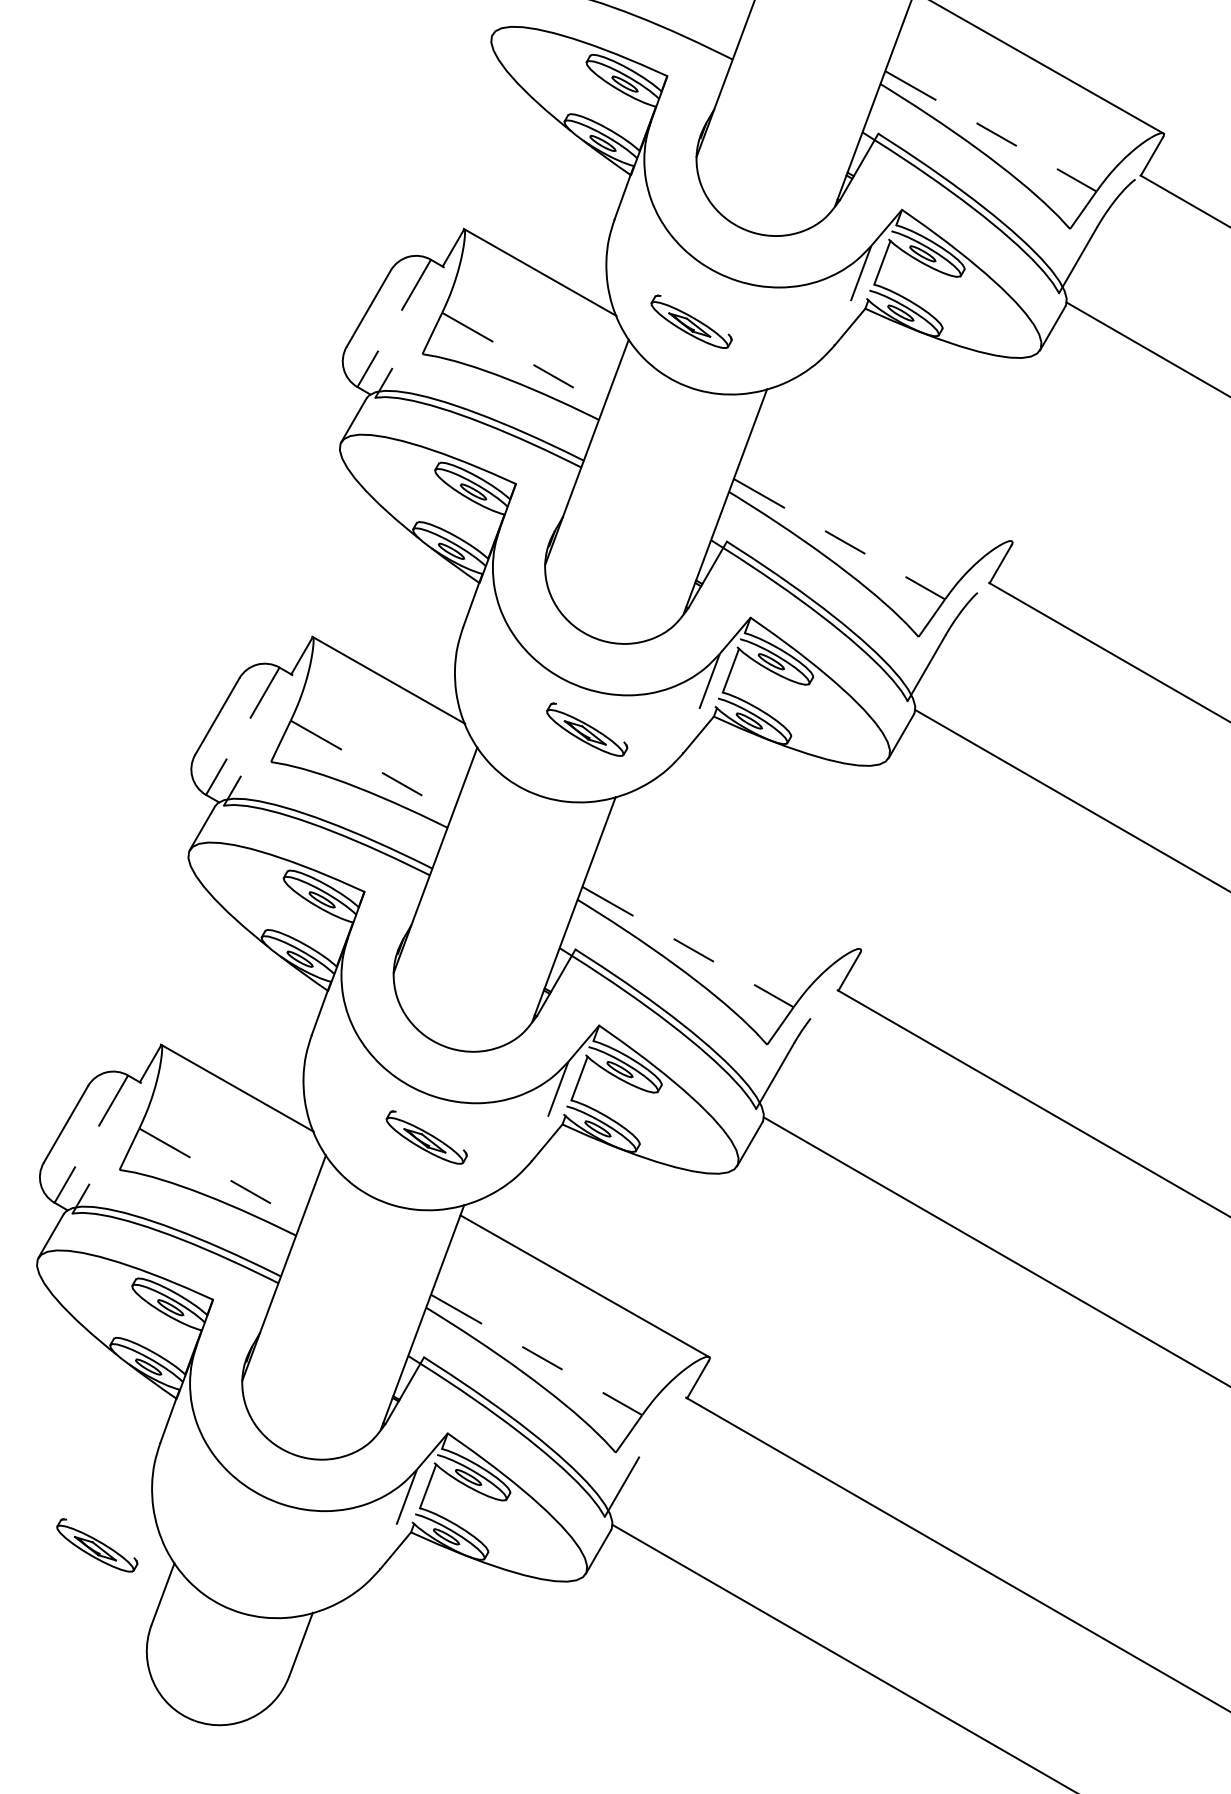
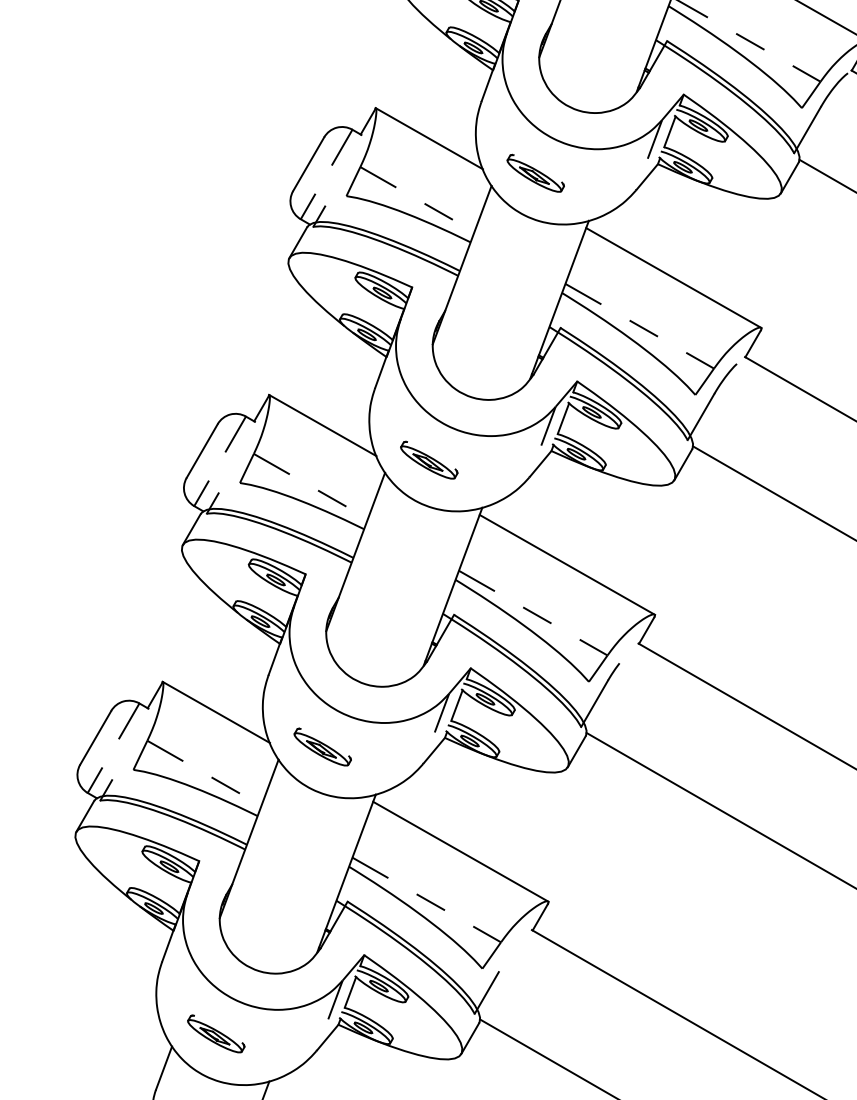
line: (887, 470) -> (673, 277), added
part: (587, 729) -> (429, 460), moved
line: (736, 878) -> (567, 564), added
part: (426, 1137) -> (322, 747), moved
part: (97, 1545) -> (216, 1034), moved

